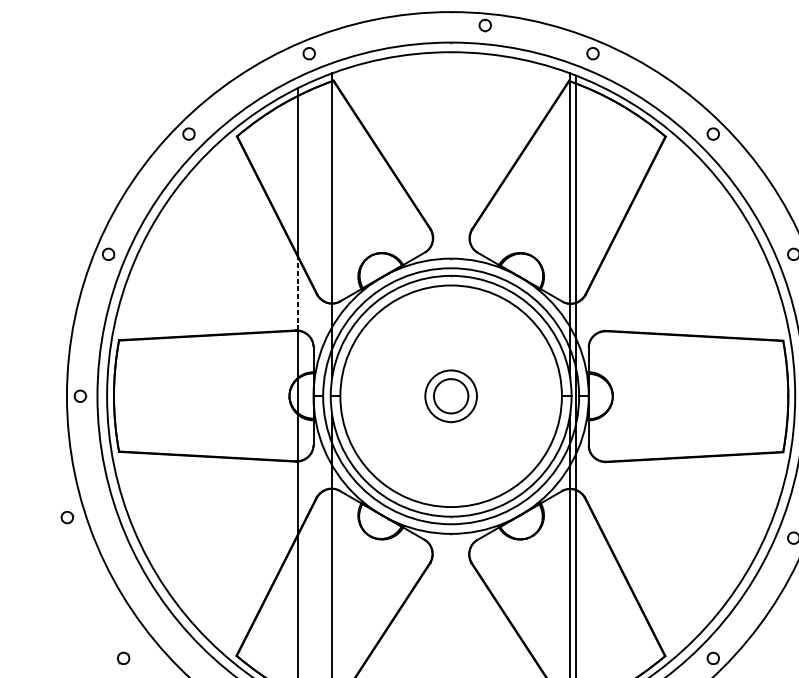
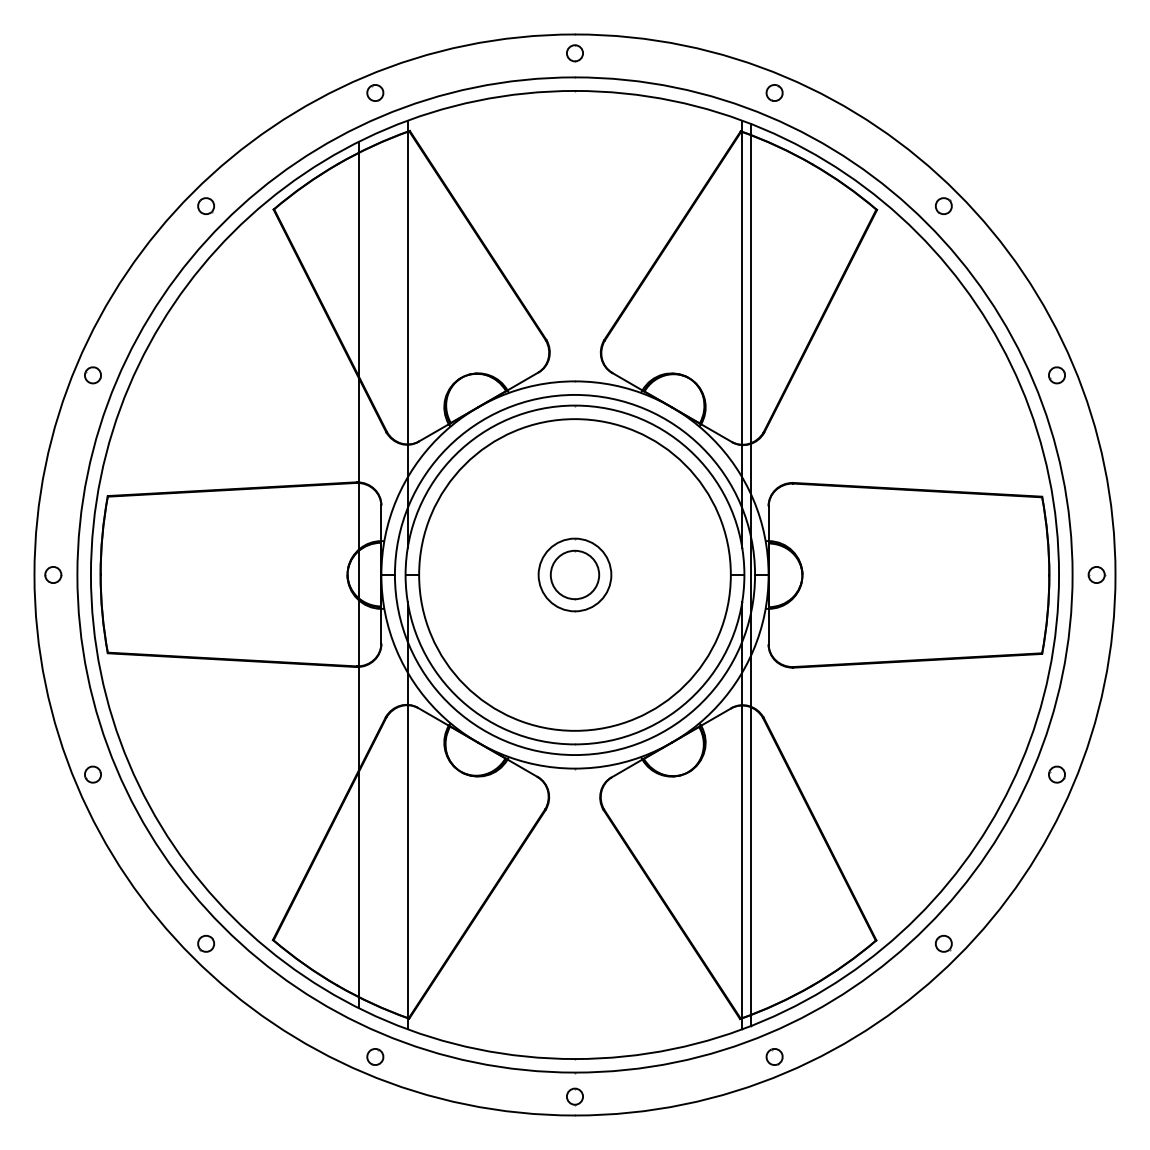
part: (484, 25) -> (574, 53), moved
line: (297, 293) -> (359, 430), dashed -> solid
part: (66, 517) -> (92, 774), moved
part: (123, 658) -> (205, 943), moved

